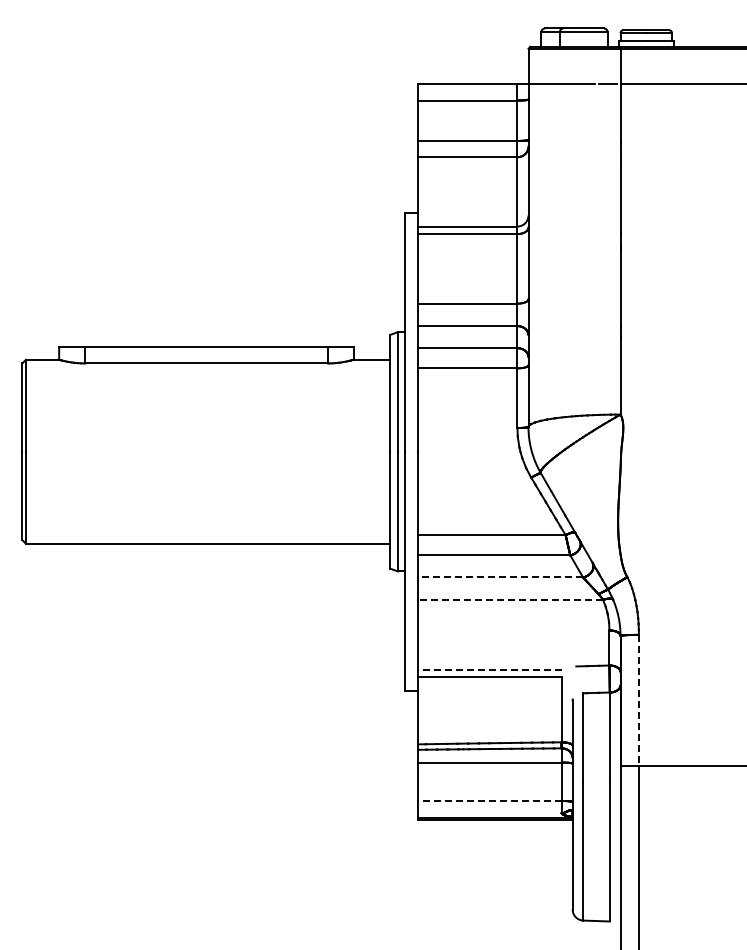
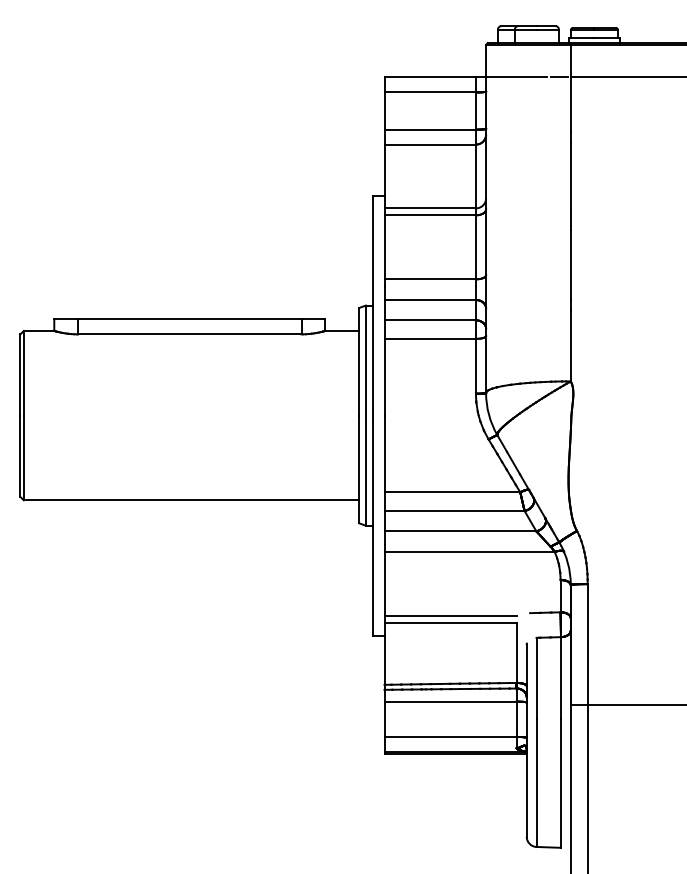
line: (500, 577) -> (460, 531), dashed -> solid
line: (510, 599) -> (469, 551), dashed -> solid
line: (489, 669) -> (450, 615), dashed -> solid
line: (638, 700) -> (587, 644), dashed -> solid
line: (489, 800) -> (450, 736), dashed -> solid

